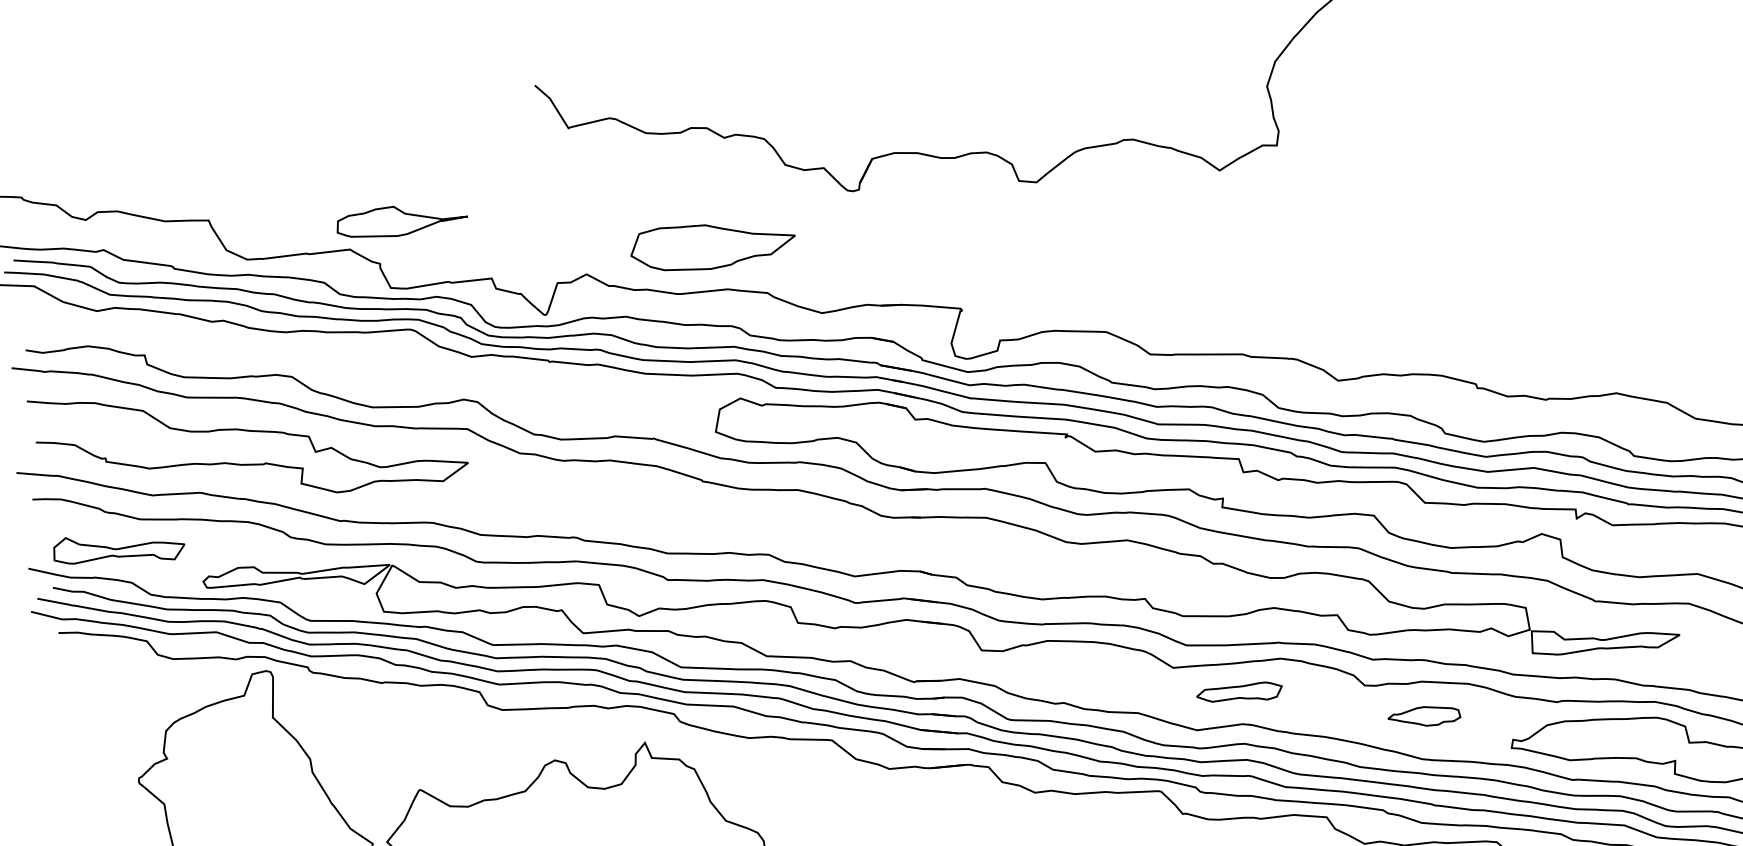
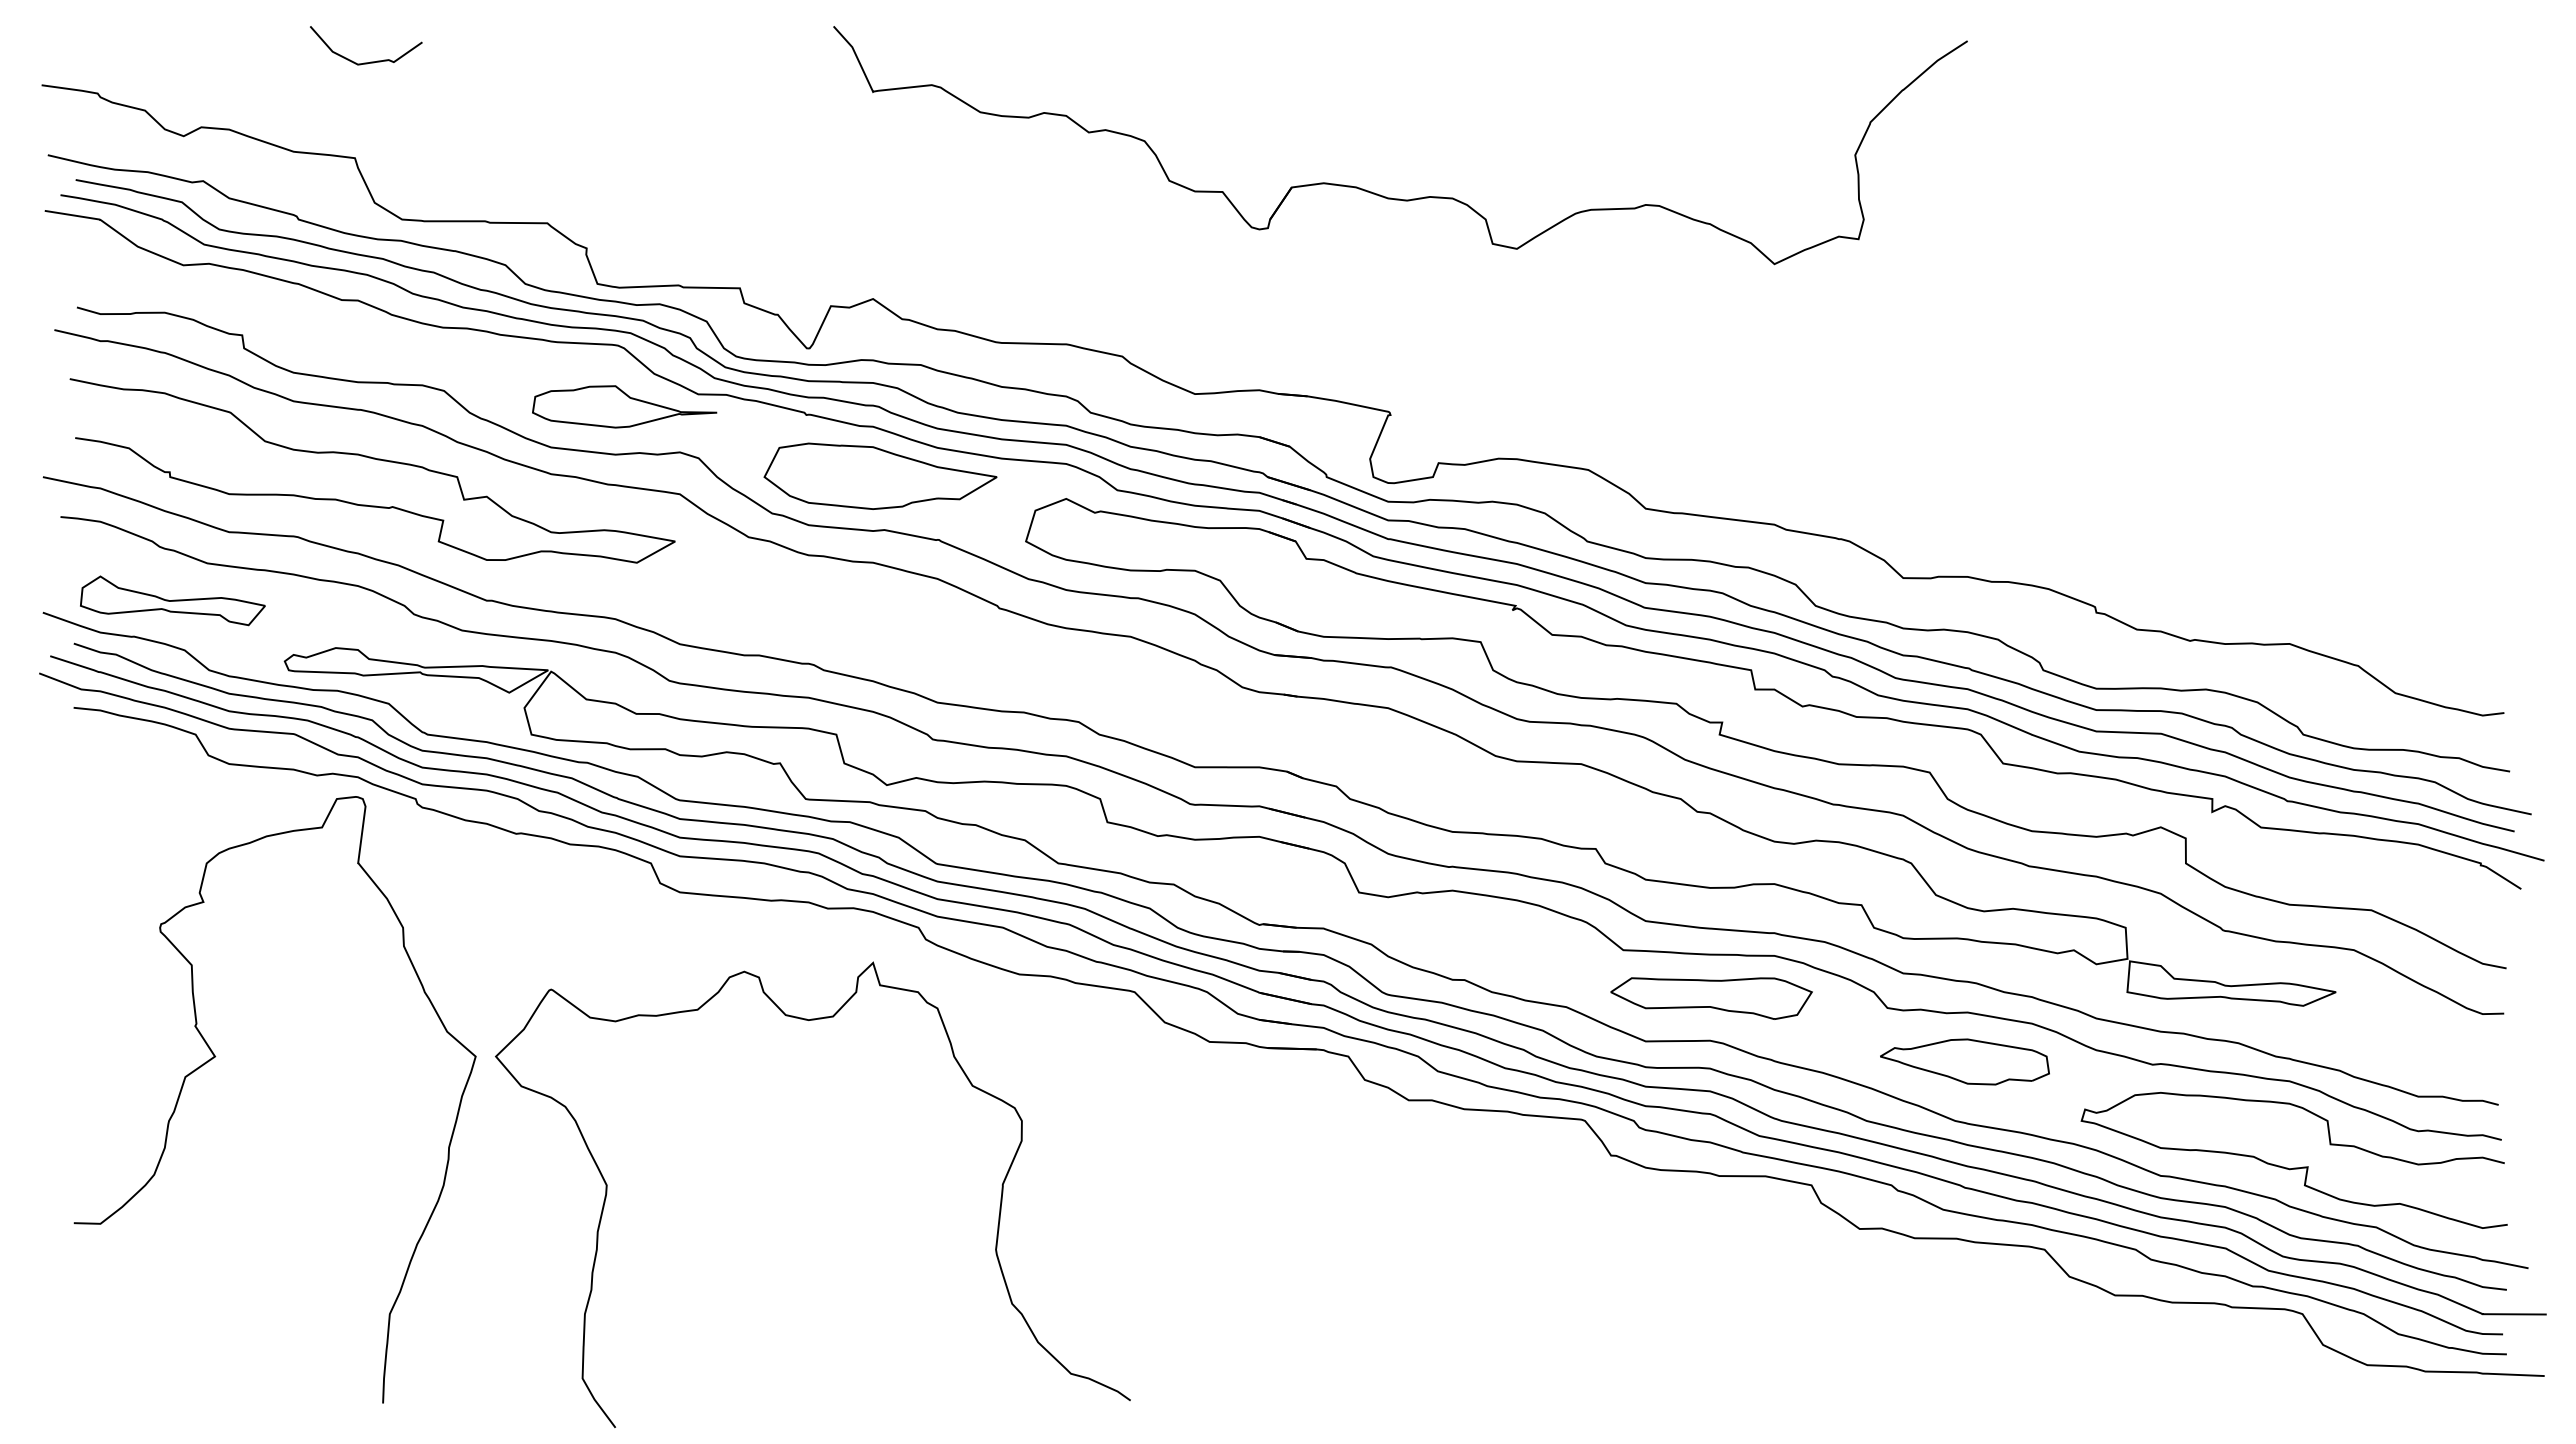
curve: (211, 150) -> (370, 61), added
part: (401, 220) -> (624, 406), moved
part: (712, 244) -> (880, 475), moved
part: (1239, 694) -> (1711, 998), size x1.67
part: (1423, 716) -> (1964, 1061), size x1.67

